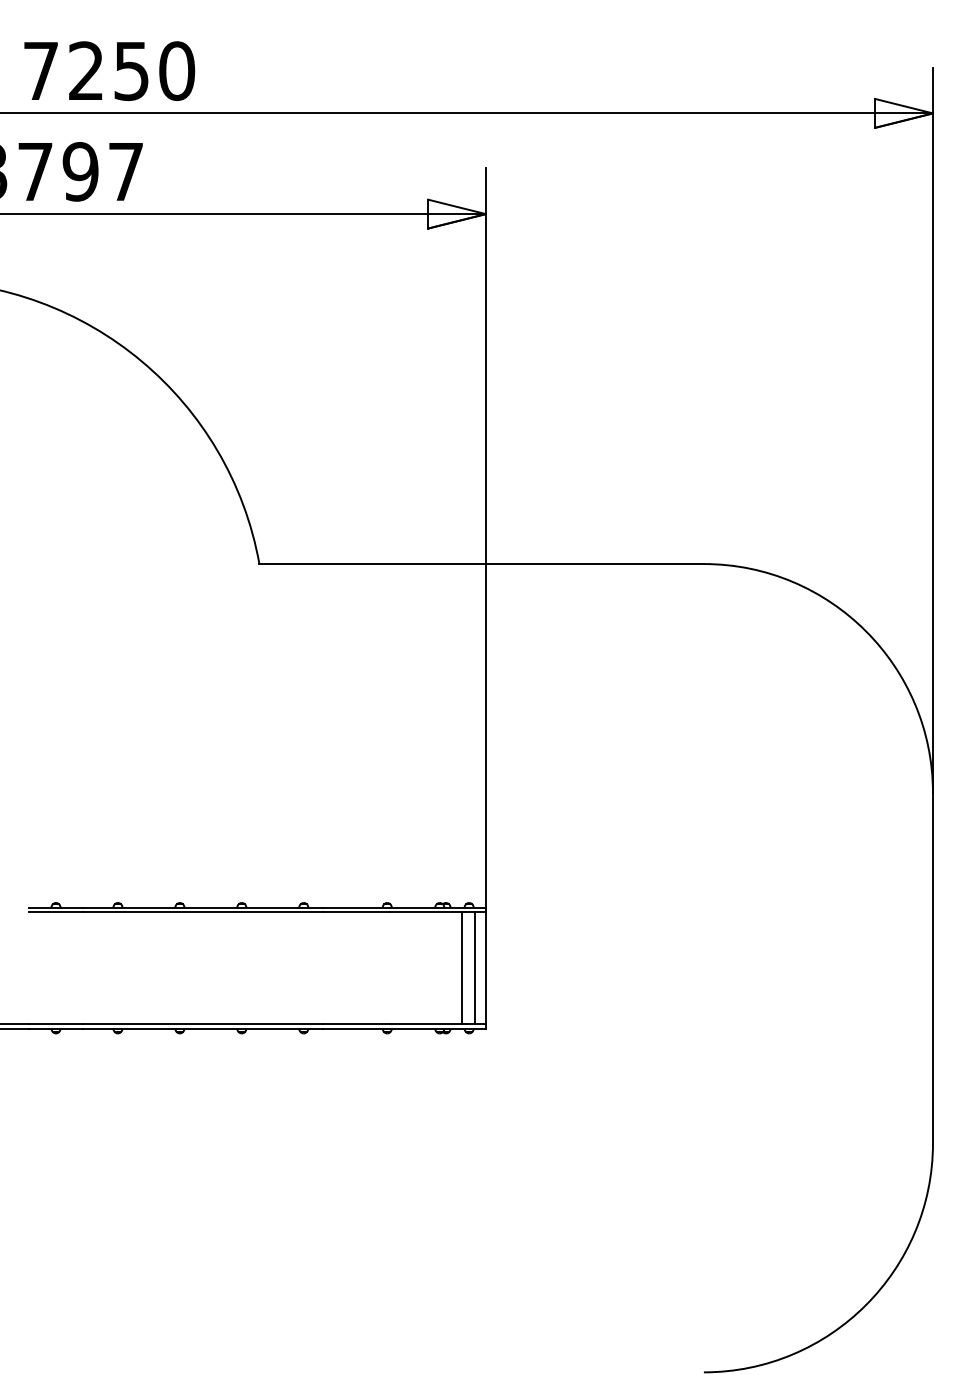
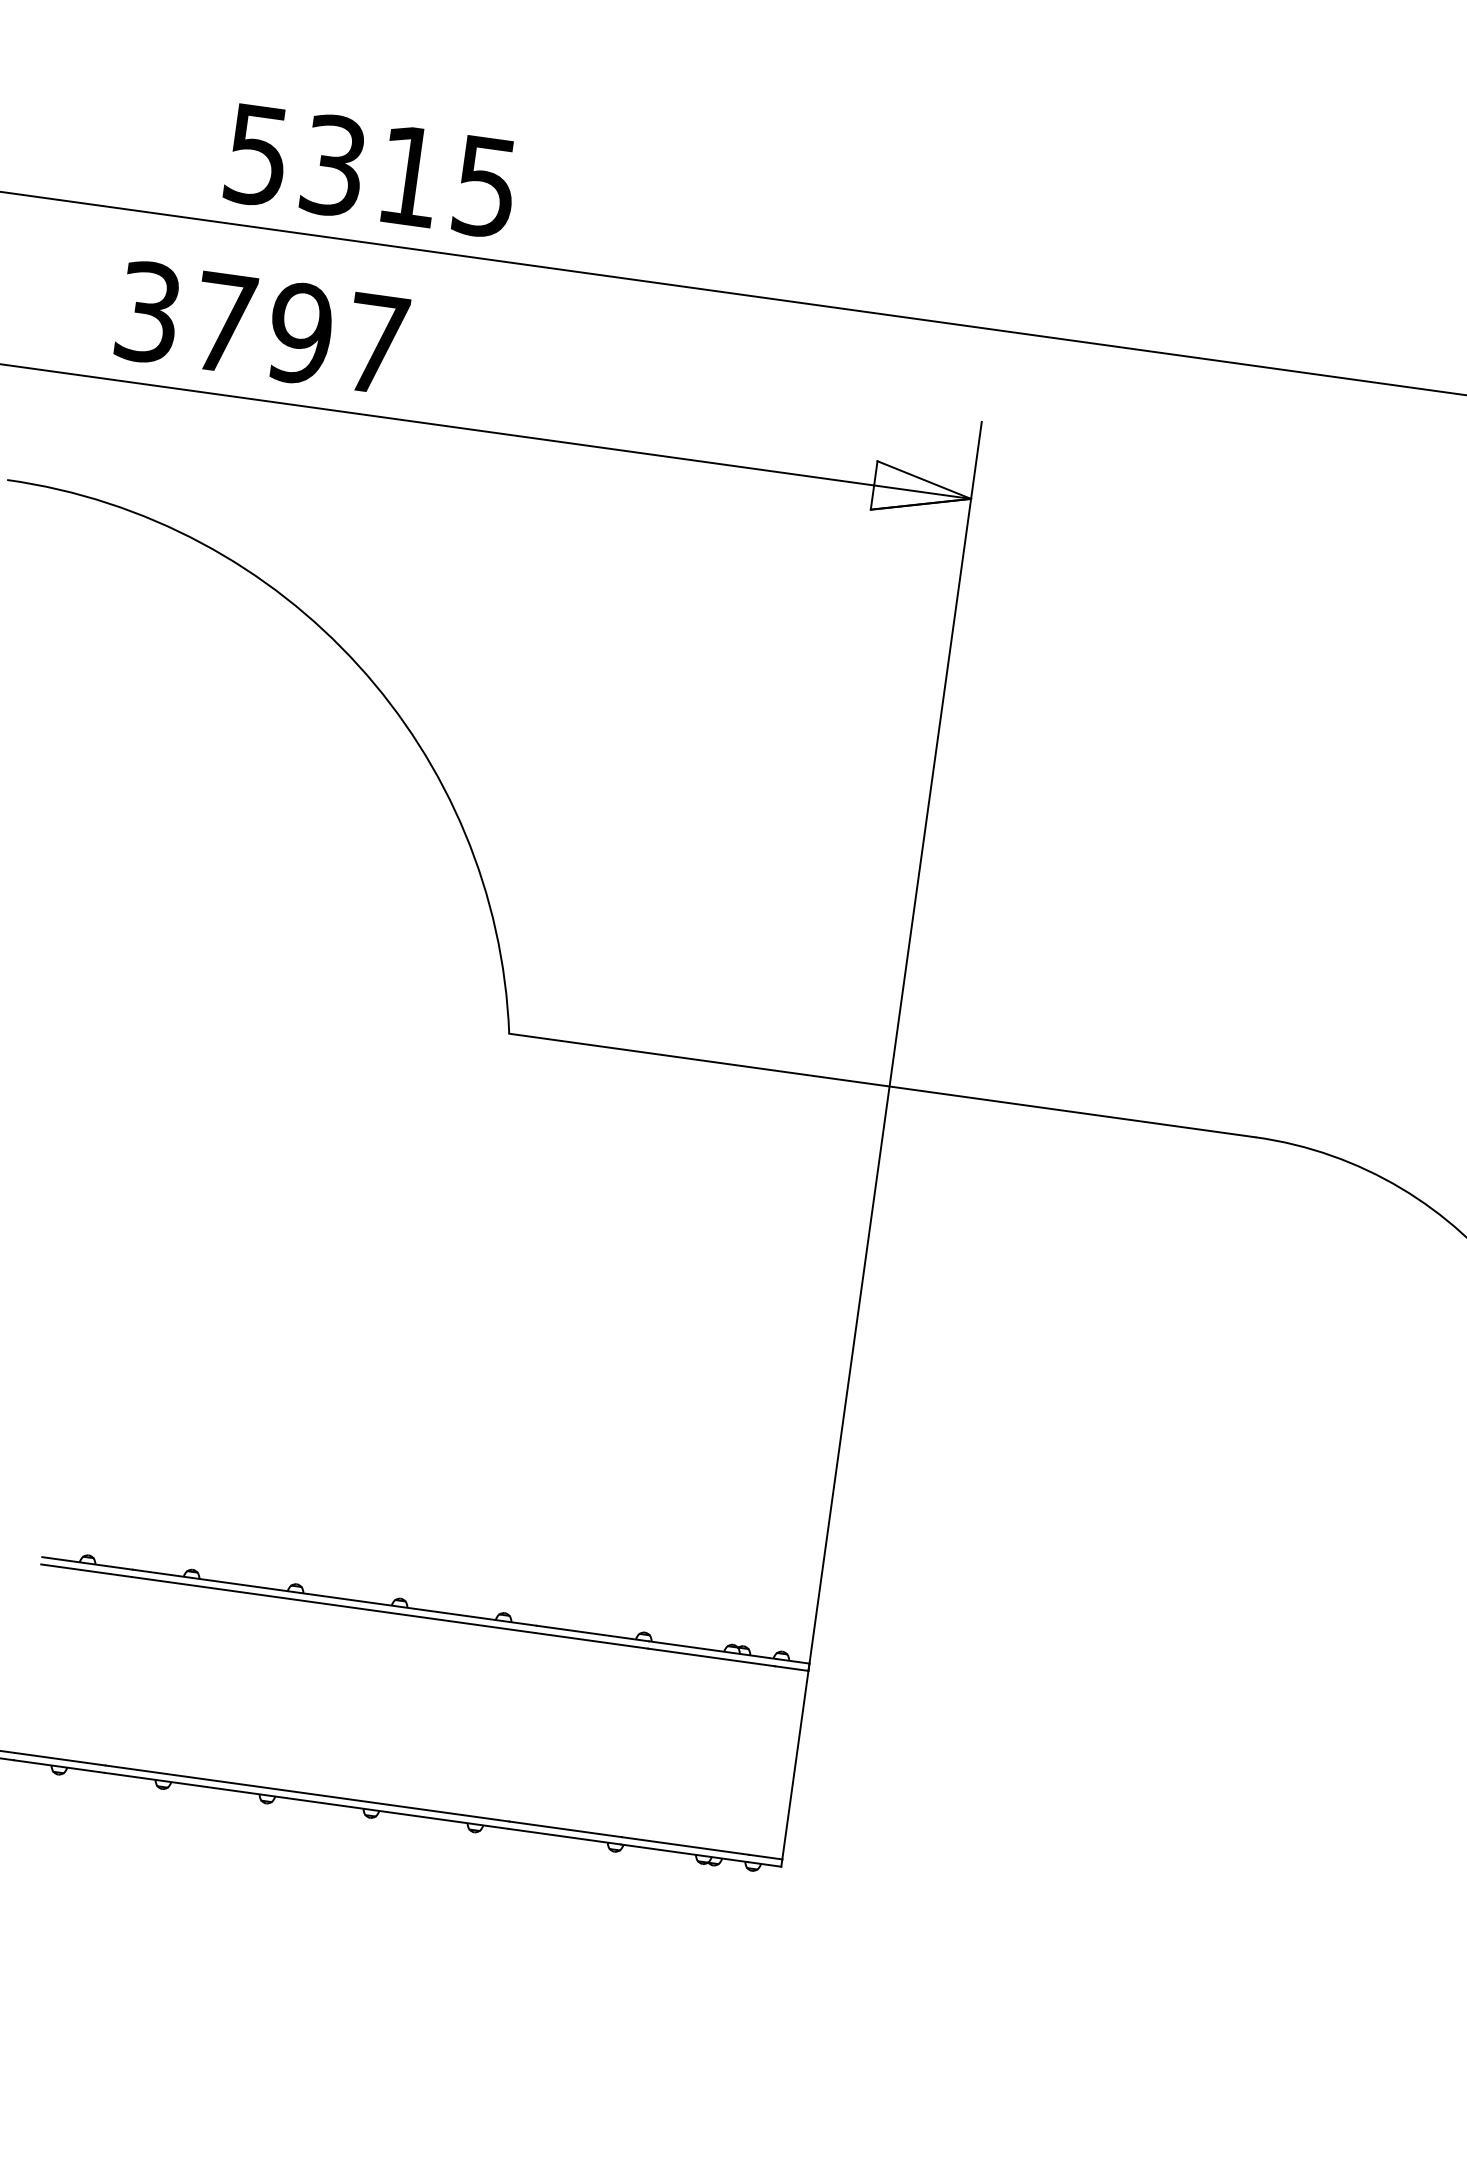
text: (109, 71) -> (372, 171), 7250 -> 5315
line: (461, 968) -> (754, 1759), removed
line: (474, 968) -> (776, 1762), removed

